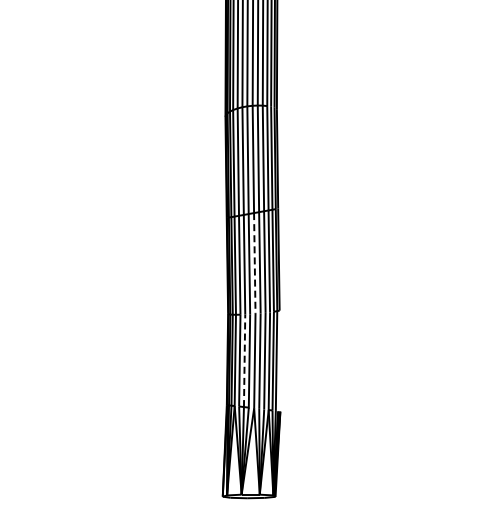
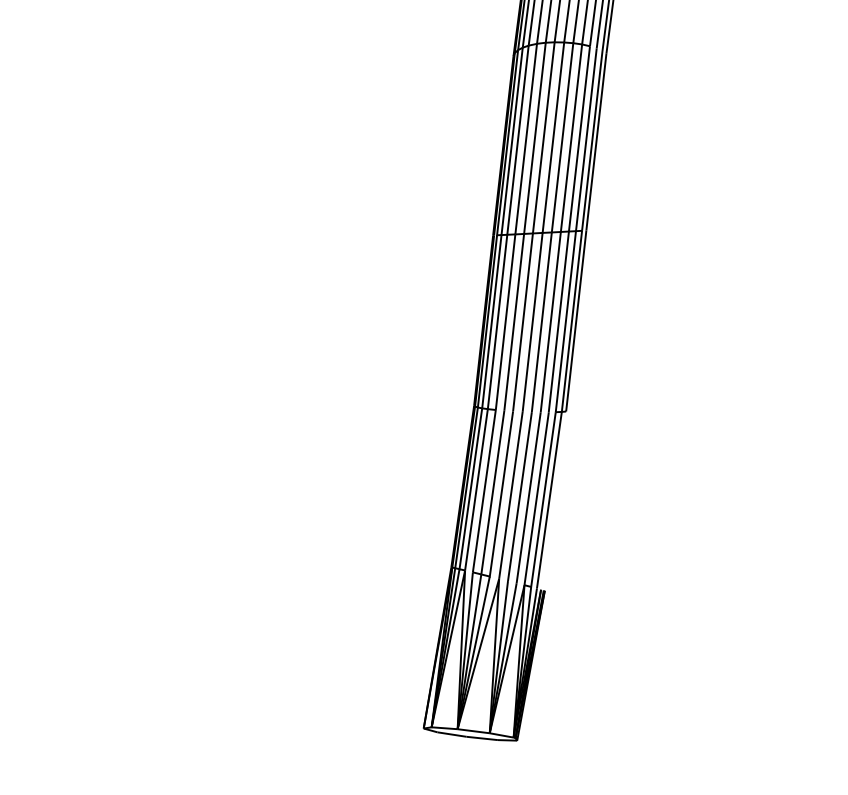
line: (254, 263) -> (532, 322), dashed -> solid
line: (244, 360) -> (492, 492), dashed -> solid

